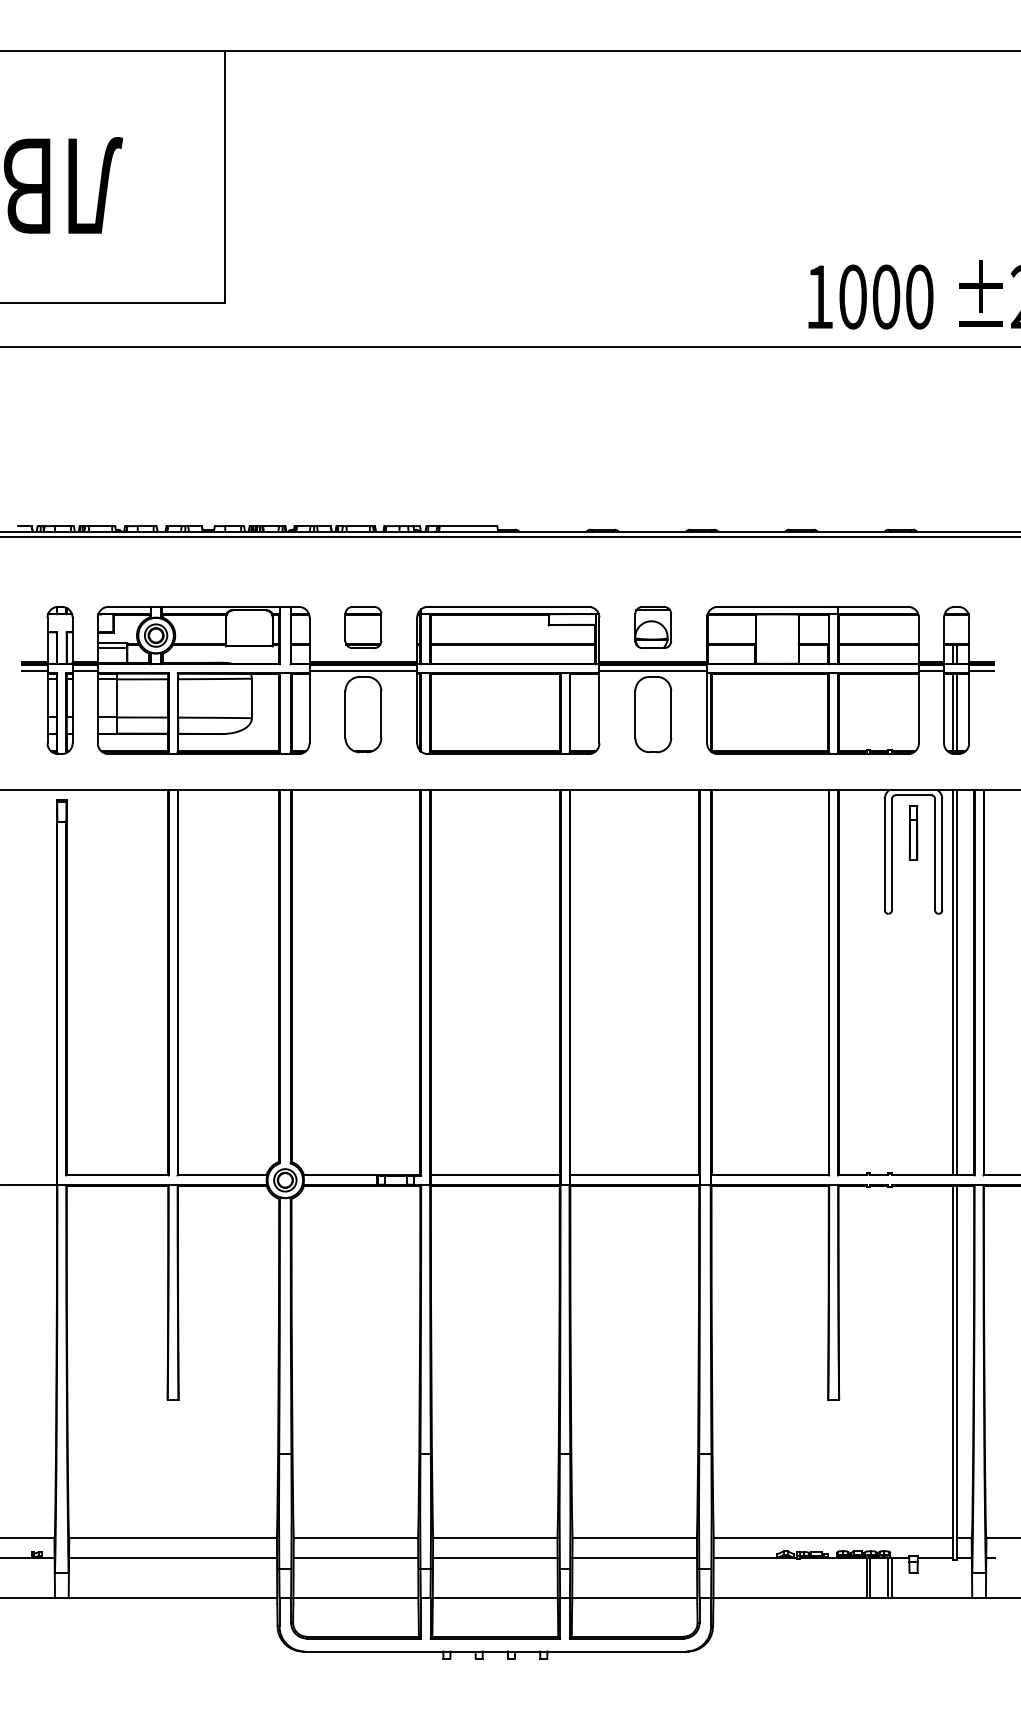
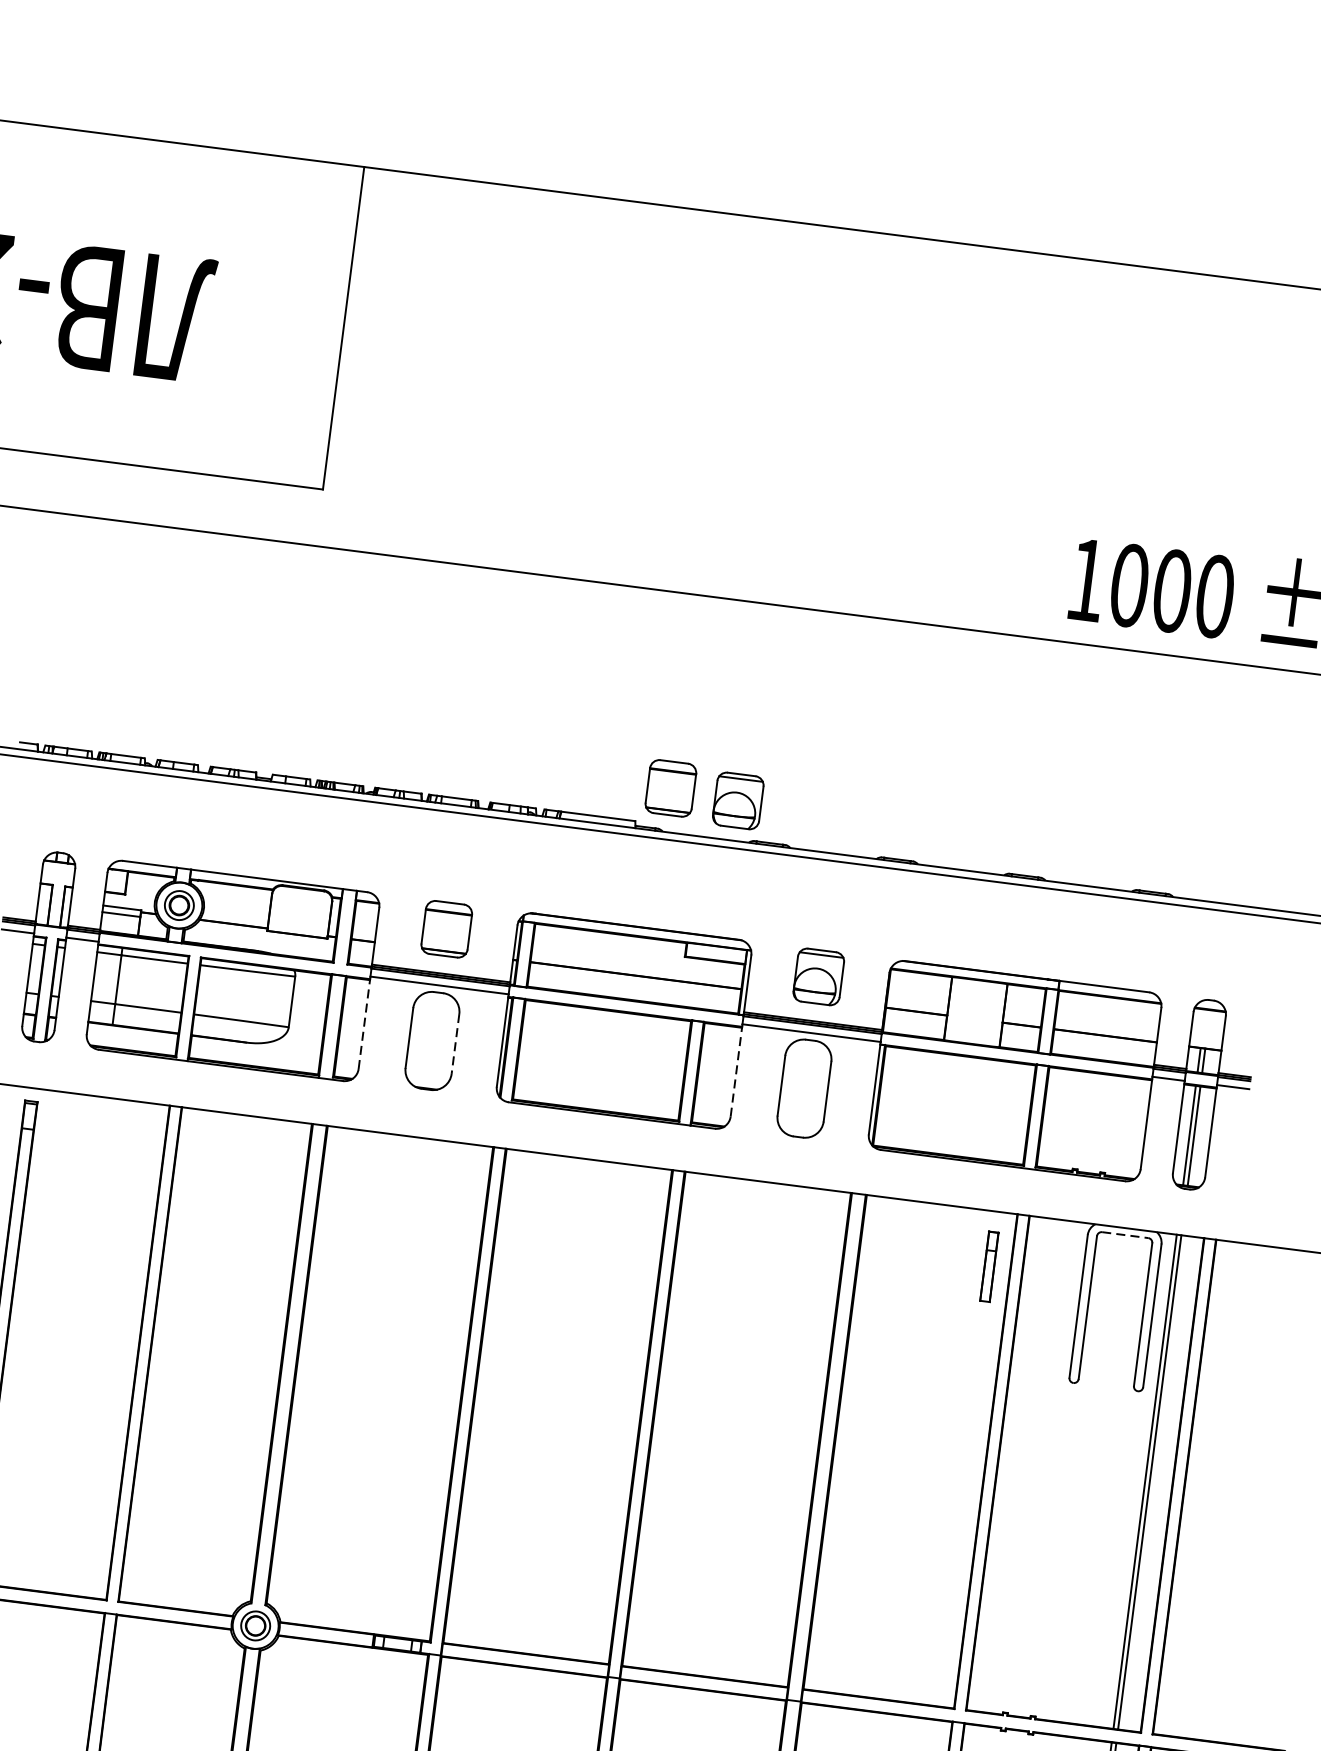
part: (521, 497) -> (671, 788), added
part: (574, 500) -> (738, 800), added
line: (309, 707) -> (364, 1023), solid -> dashed
line: (599, 707) -> (736, 1070), solid -> dashed
line: (381, 715) -> (455, 1045), solid -> dashed
line: (913, 795) -> (1125, 1235), solid -> dashed
part: (913, 832) -> (989, 1266), moved

